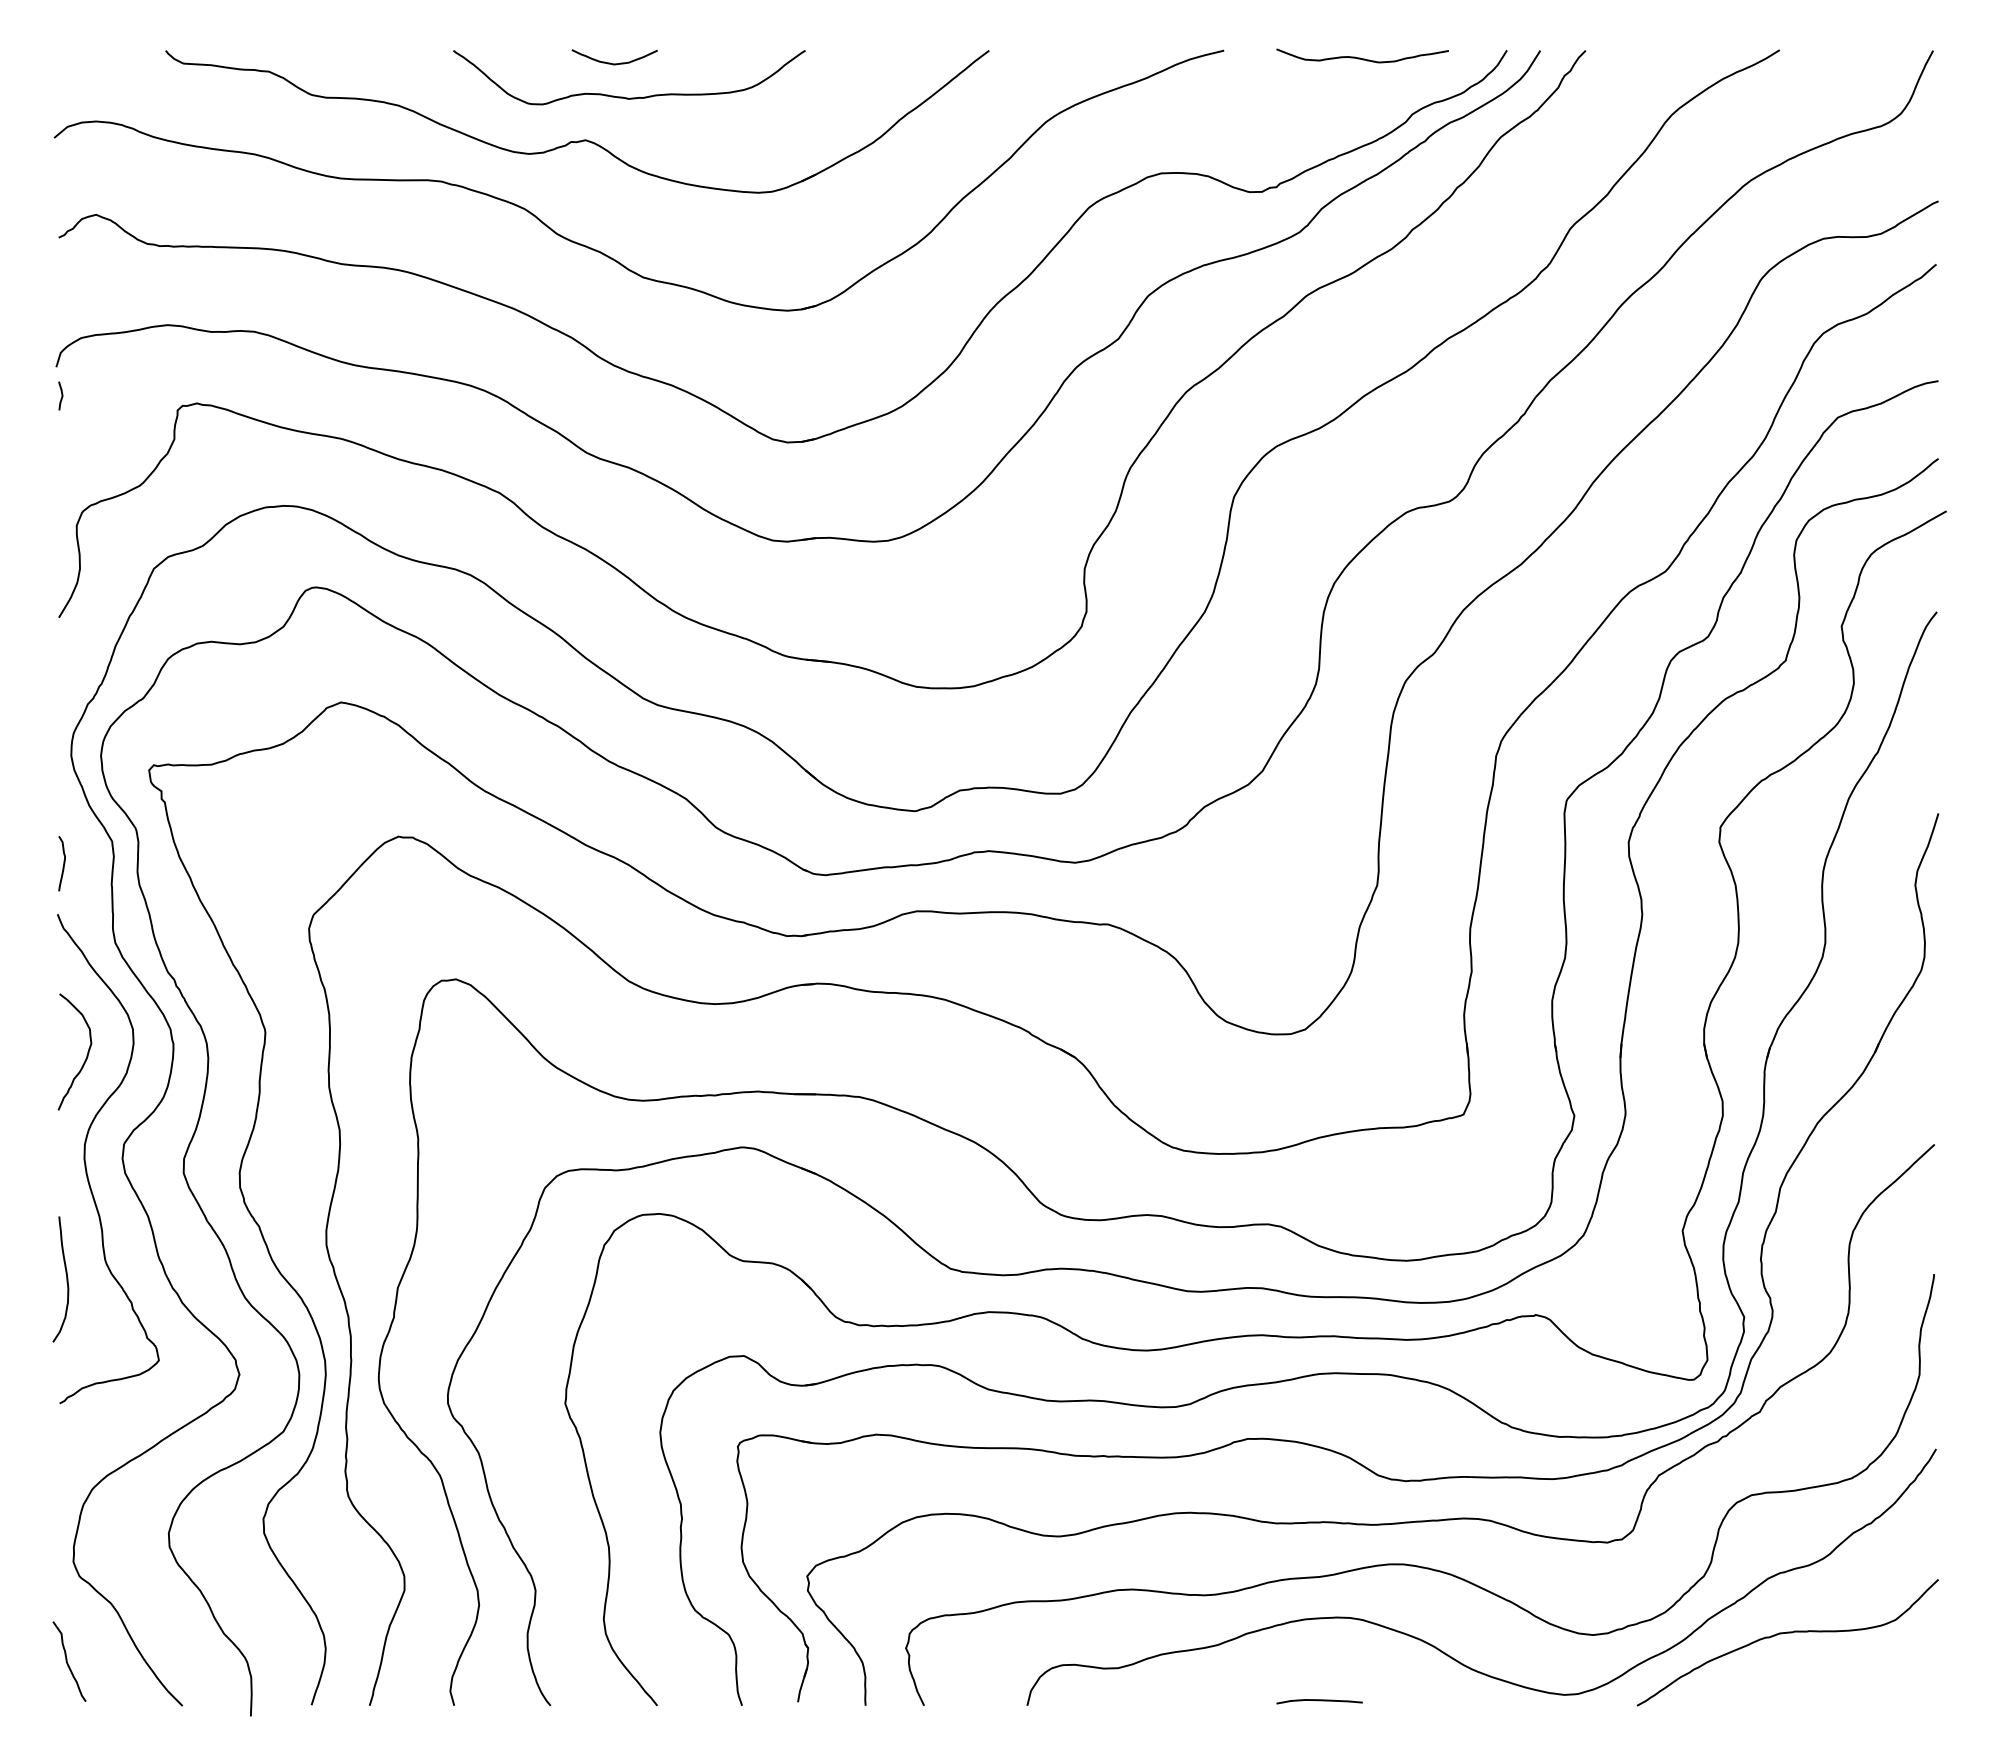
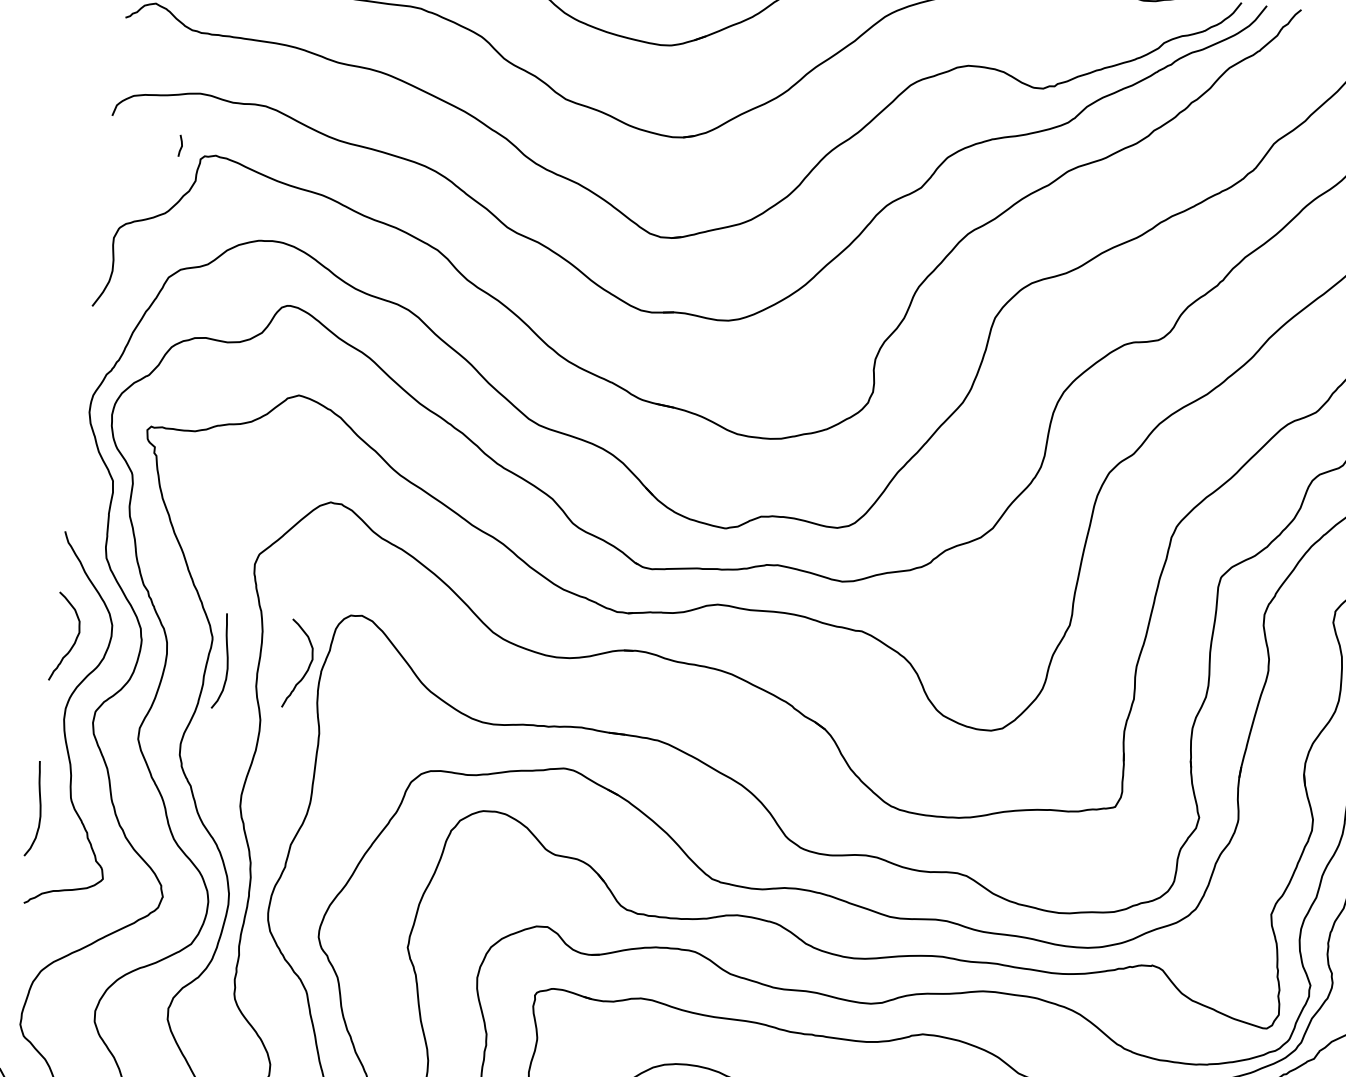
line: (61, 395) -> (181, 145), moved
curve: (63, 863) -> (74, 493), removed
curve: (393, 1055) -> (307, 668), added
curve: (287, 1059) -> (227, 661), added

